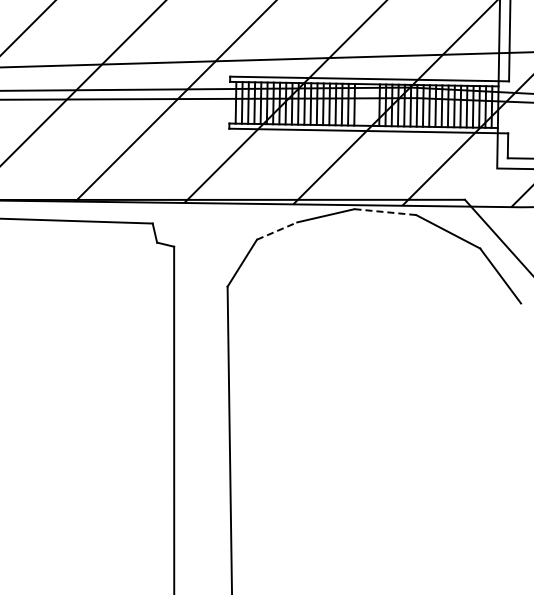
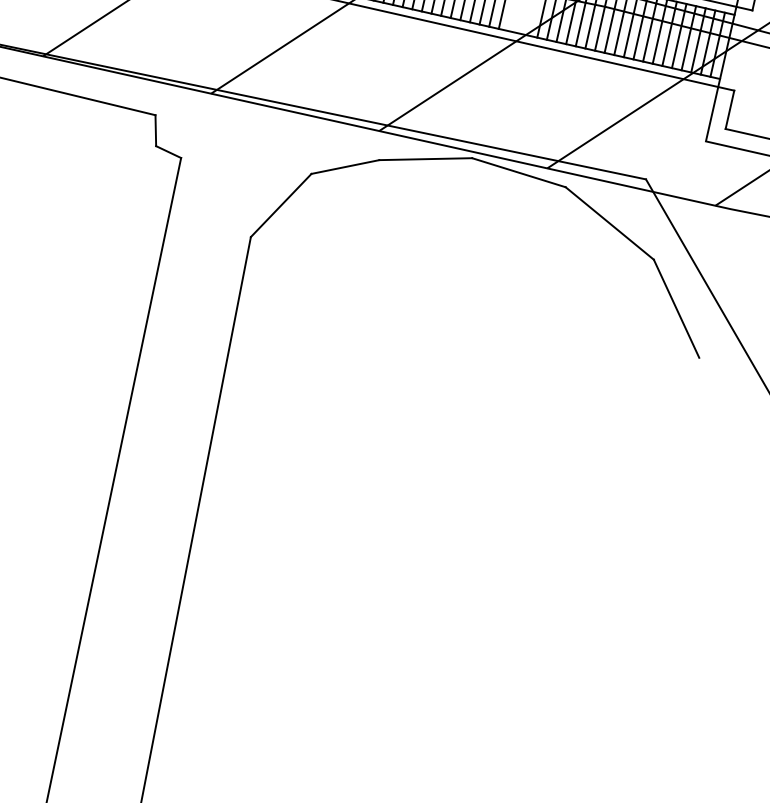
line: (385, 212) -> (519, 173), dashed -> solid
line: (277, 231) -> (345, 167), dashed -> solid

